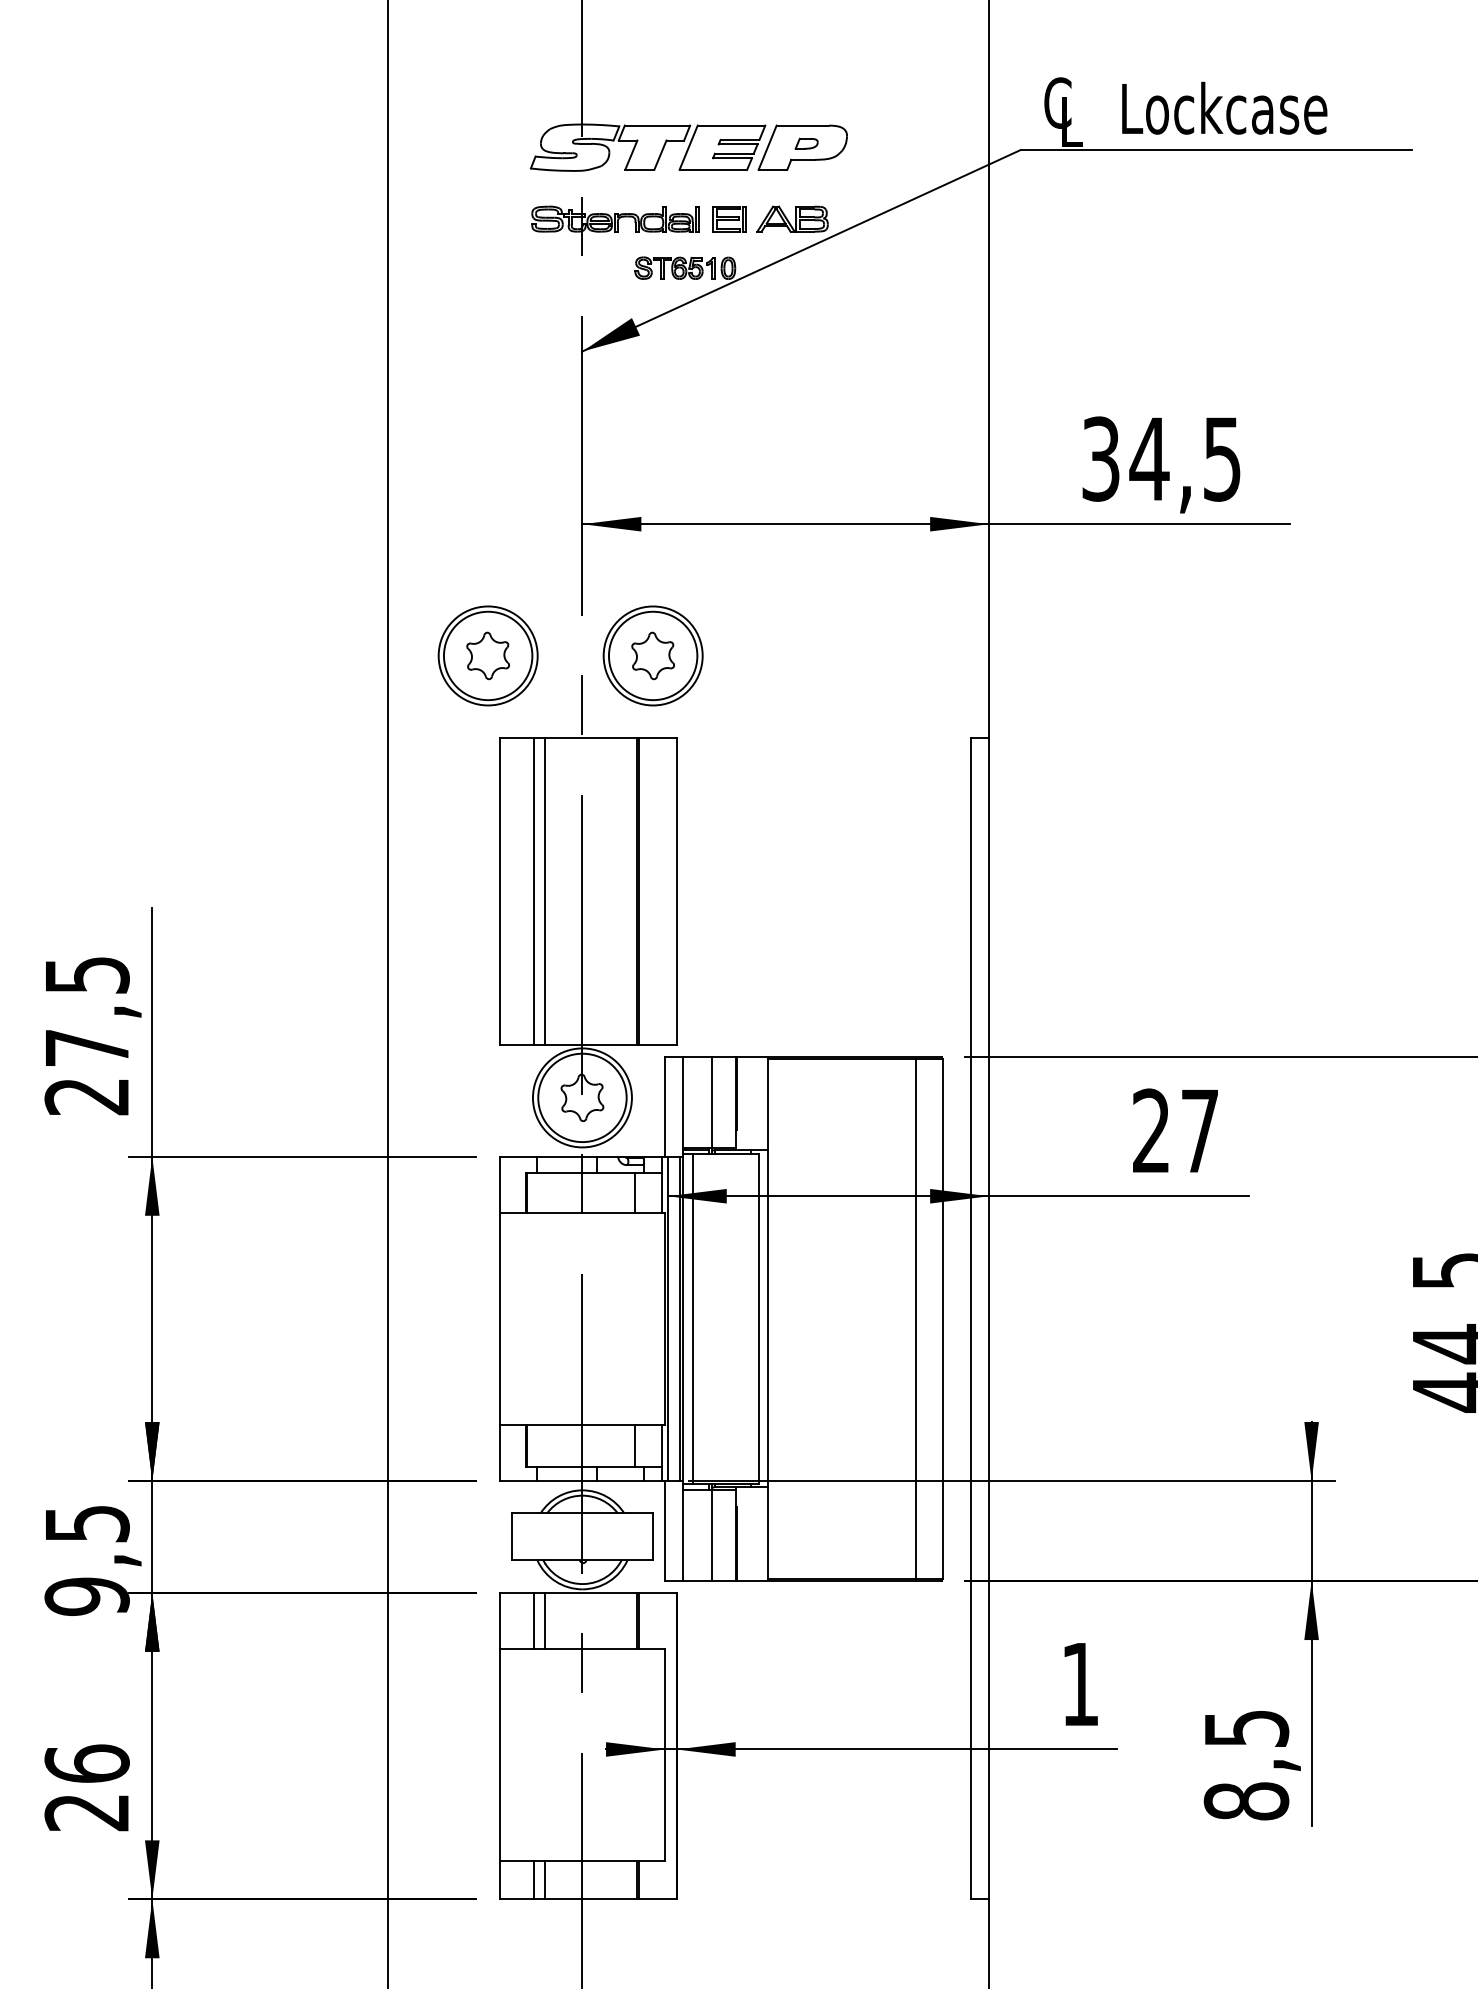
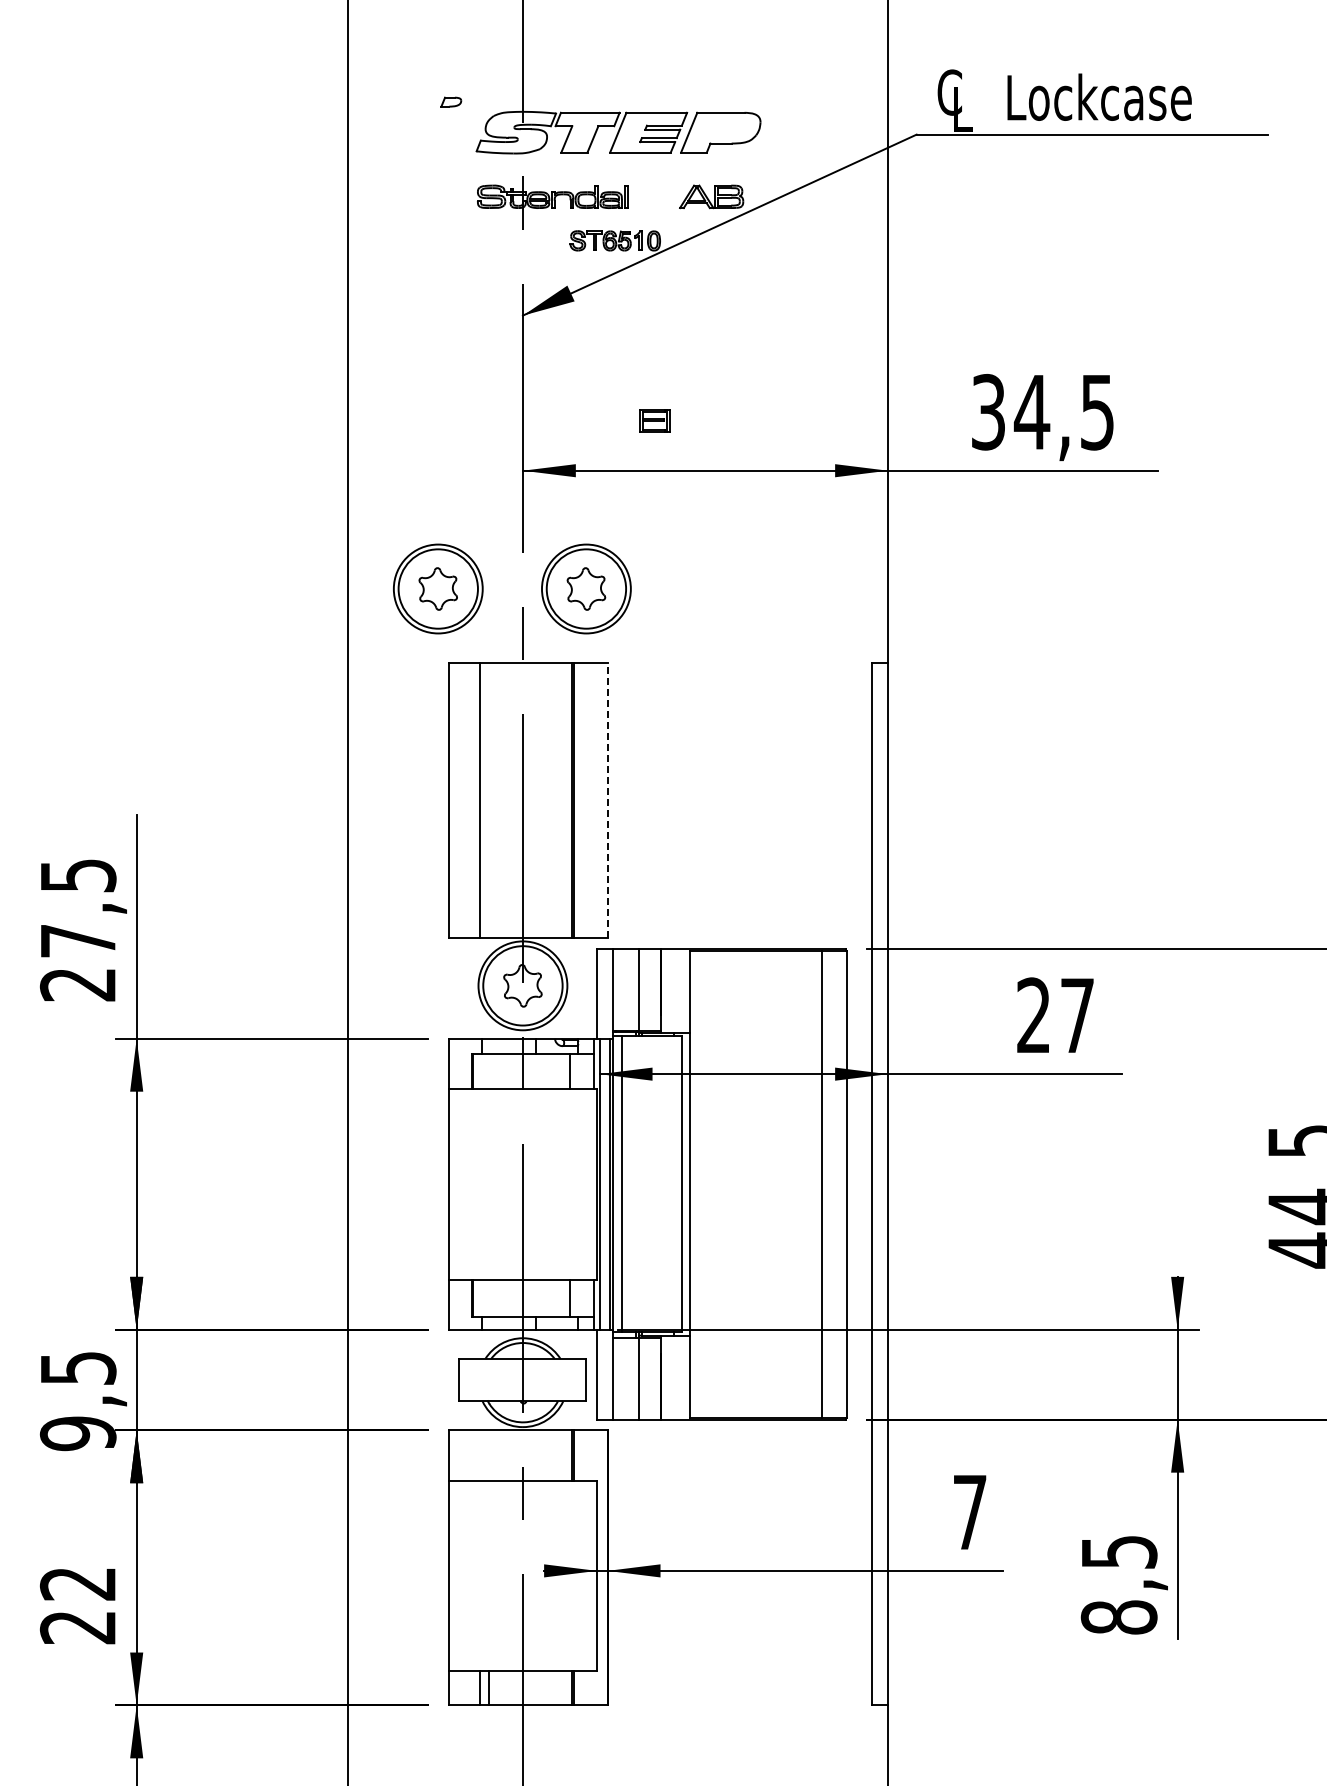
part: (806, 143) -> (451, 101), moved
part: (728, 218) -> (654, 420), moved
line: (545, 891) -> (489, 800), removed
line: (676, 891) -> (607, 800), solid -> dashed
line: (534, 1620) -> (479, 1455), removed
line: (545, 1620) -> (489, 1455), removed
text: (1080, 1684) -> (970, 1512), 1 -> 7
text: (86, 1763) -> (77, 1583), 26 -> 22

